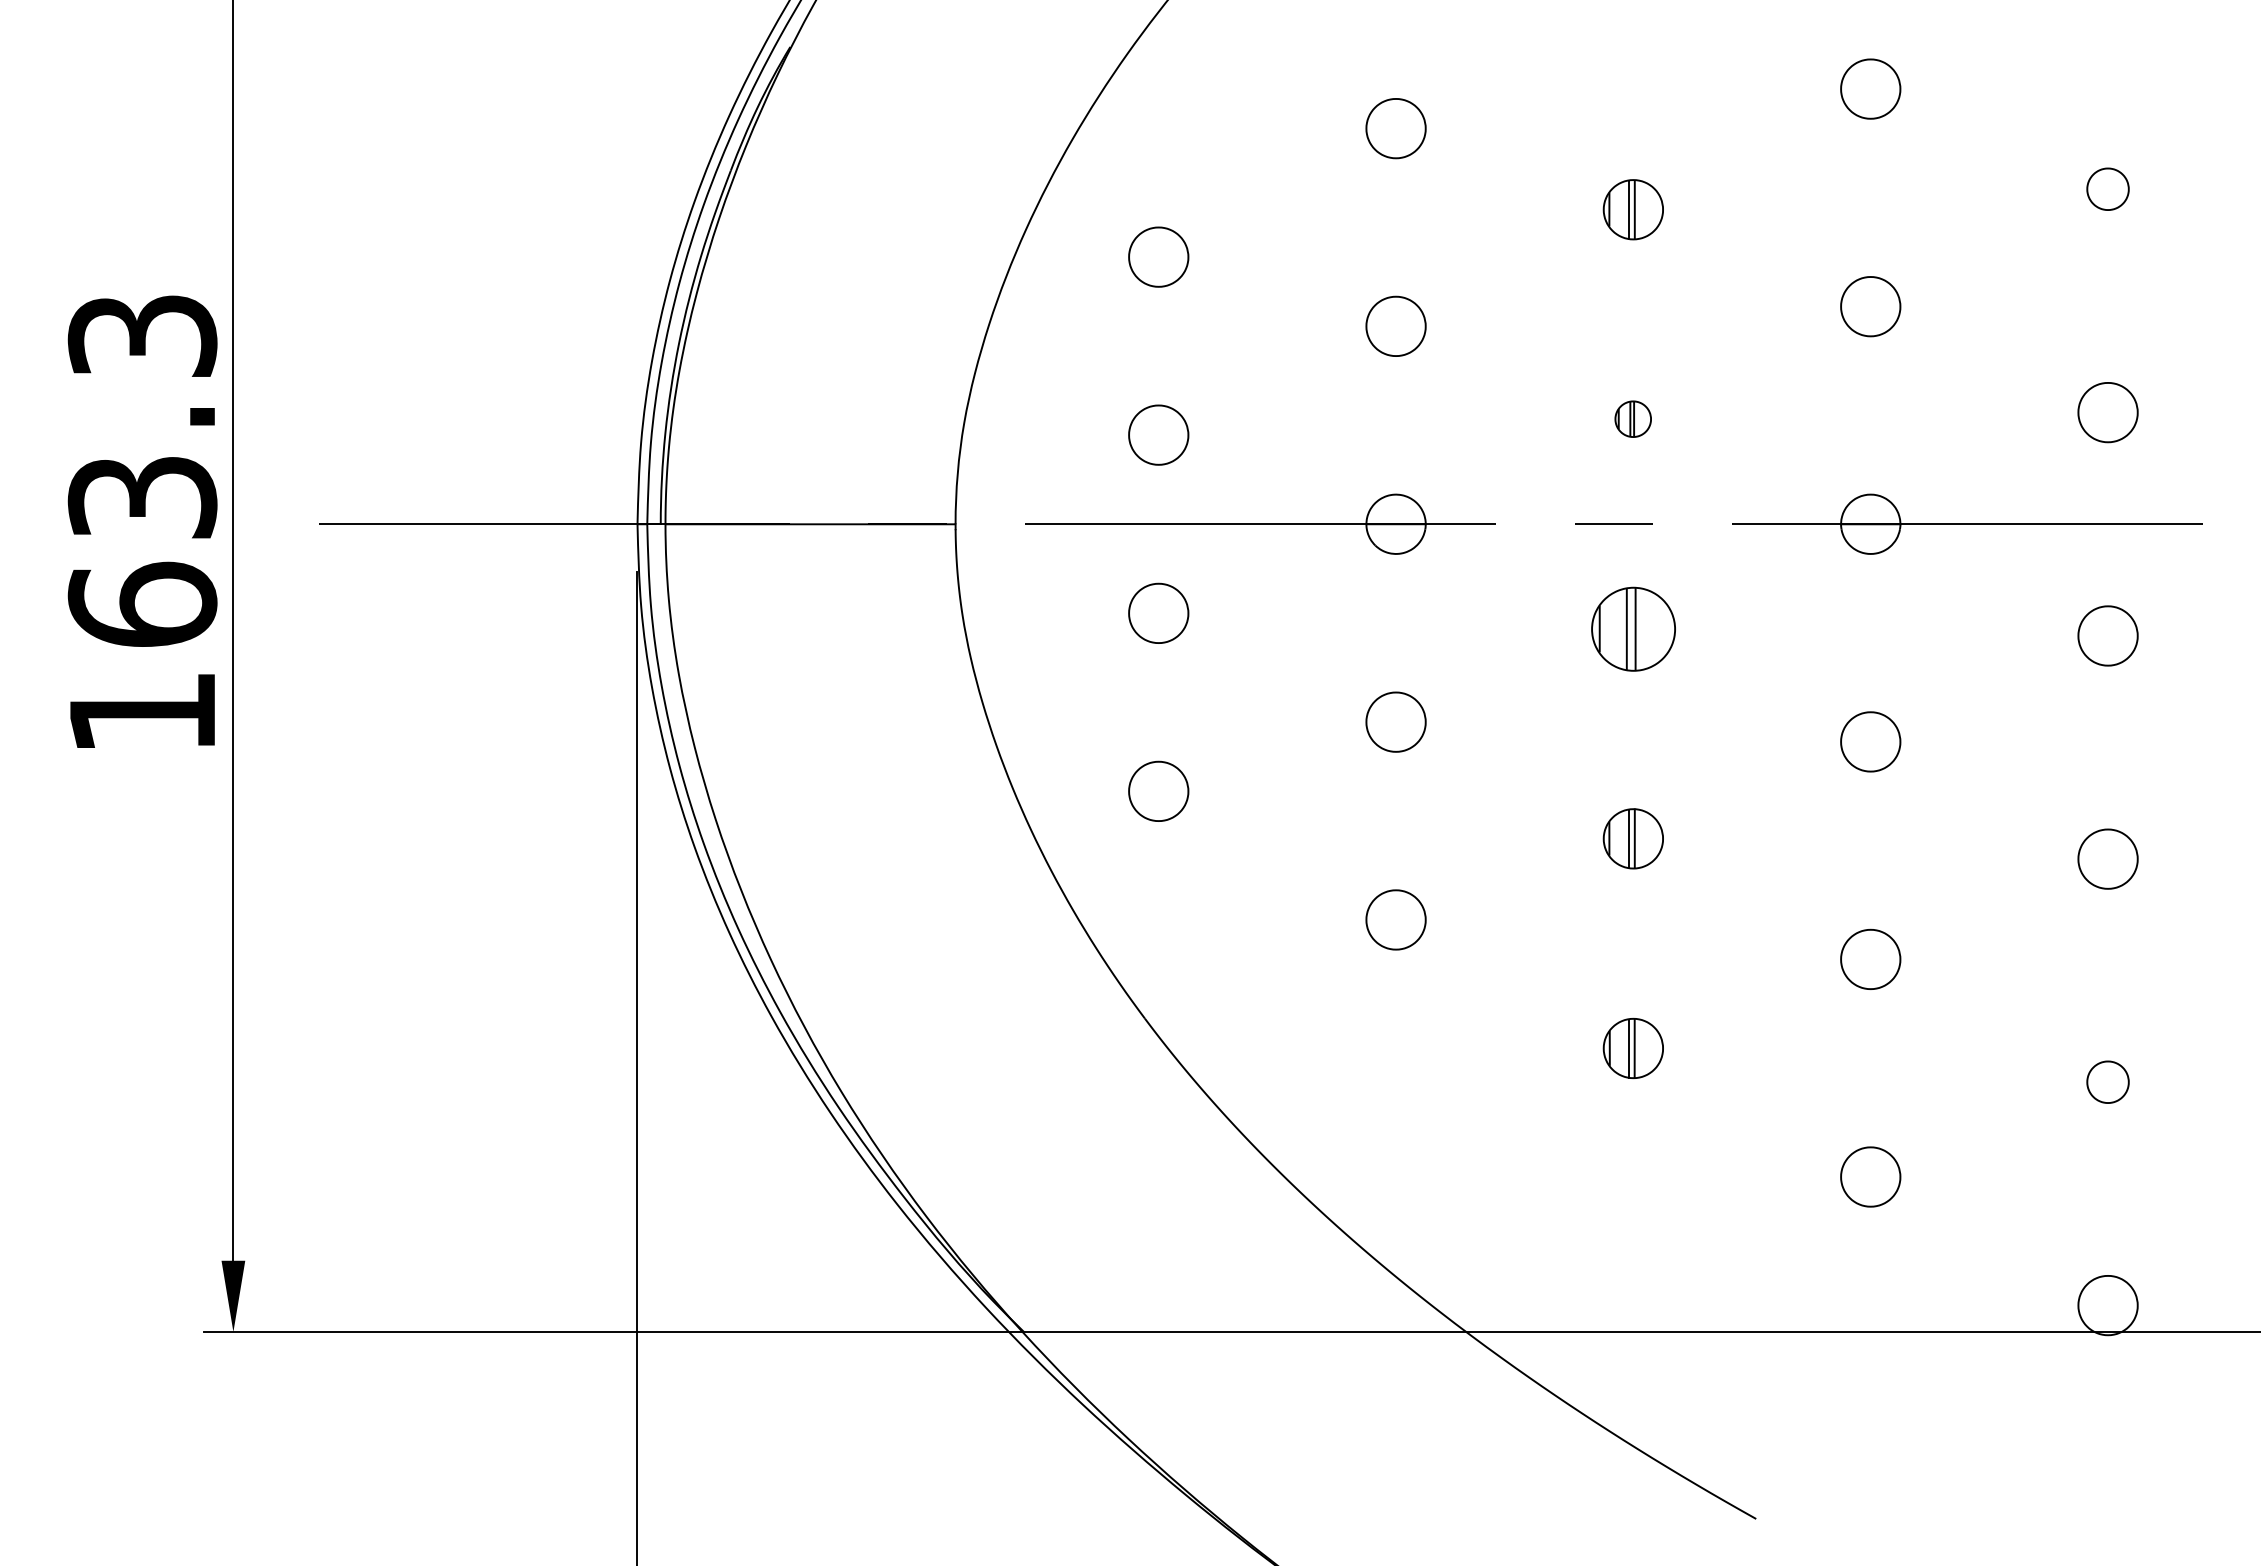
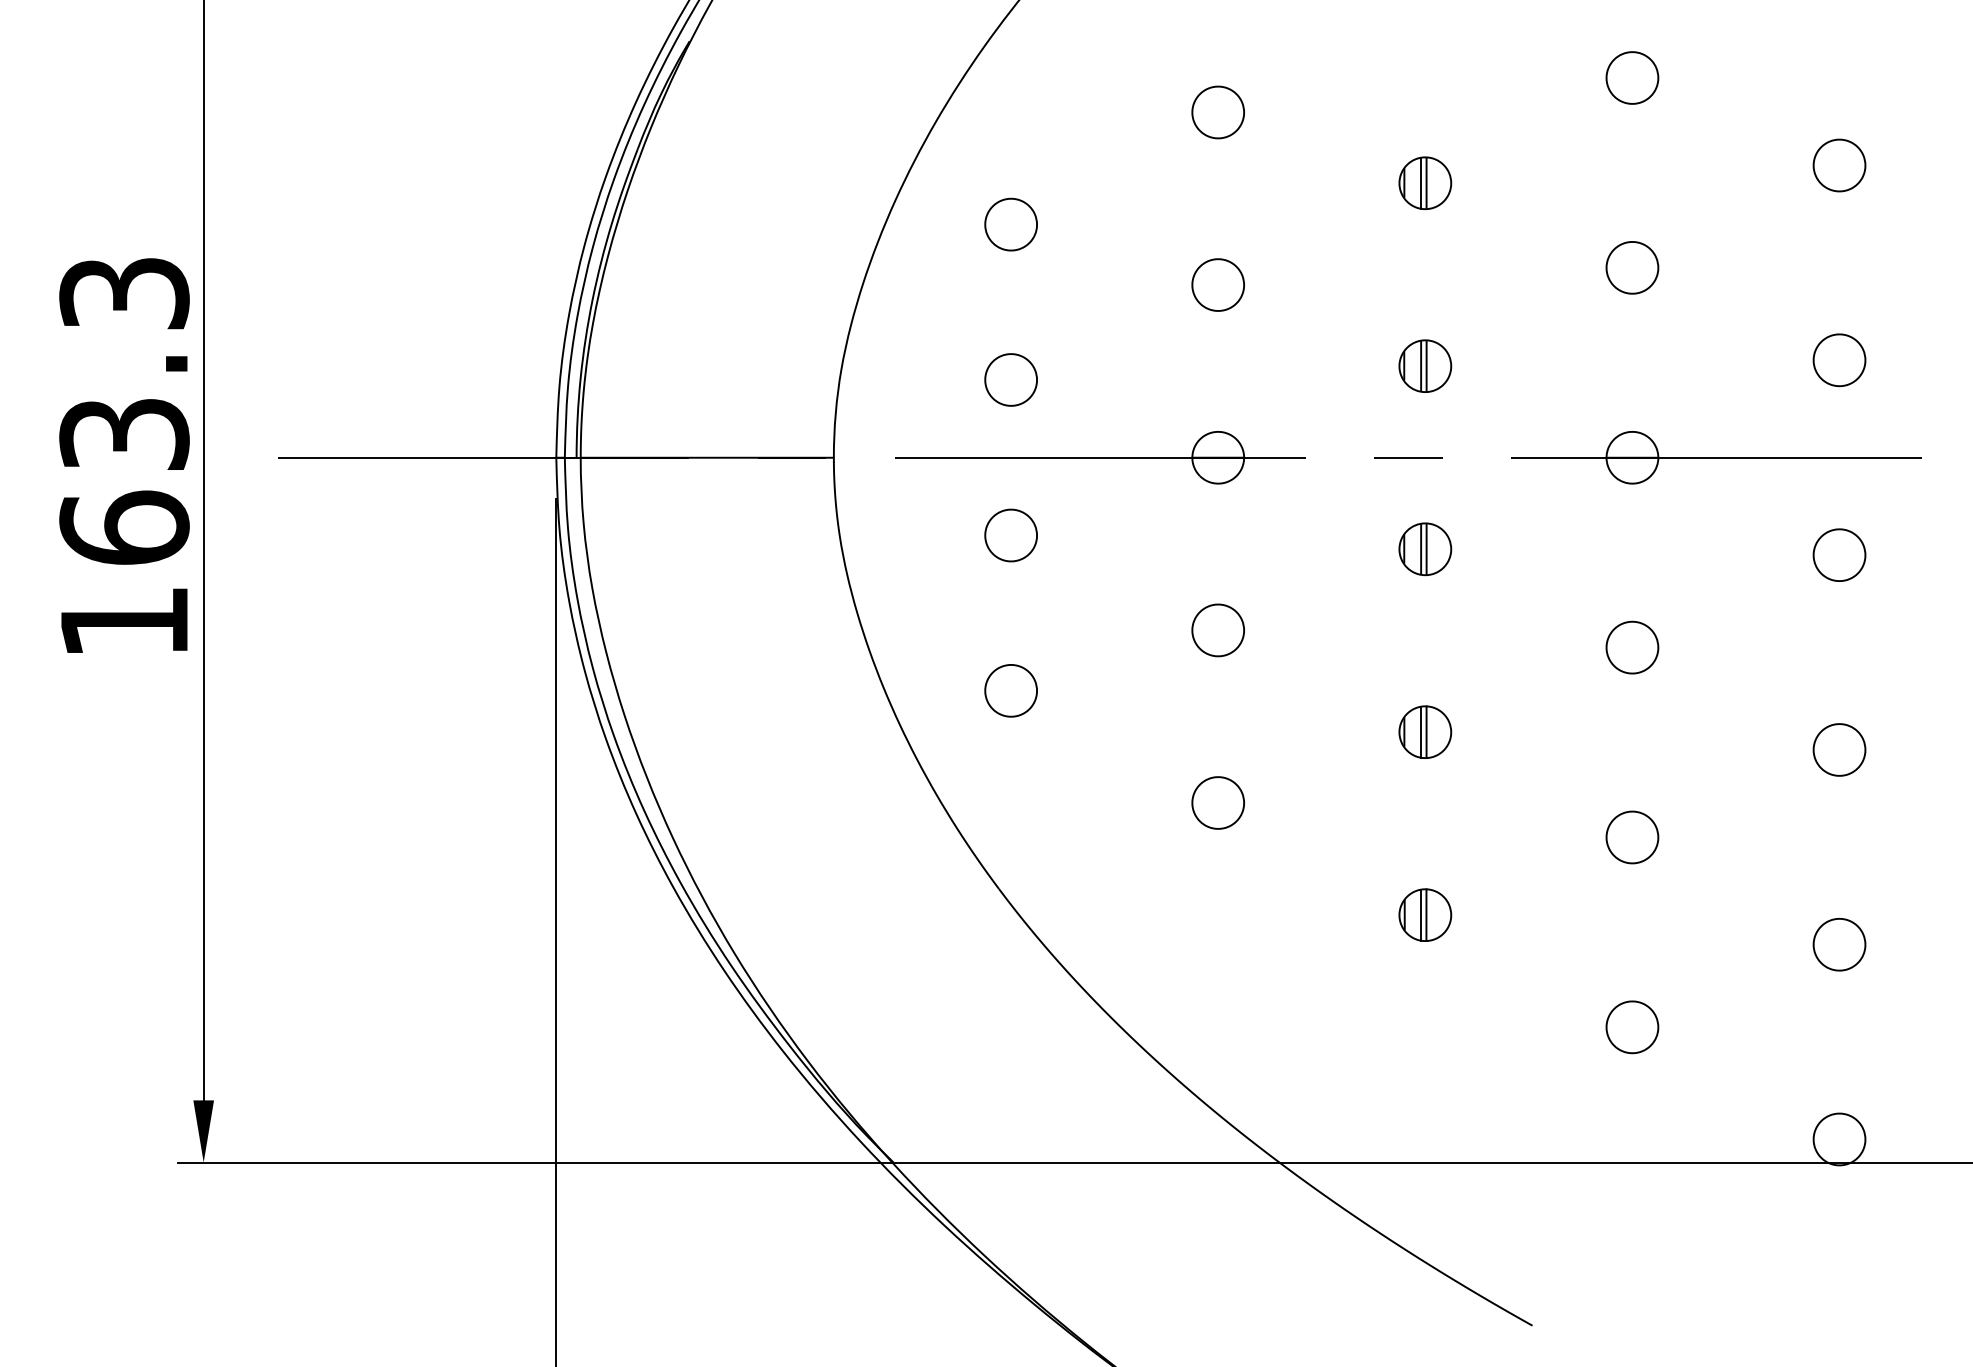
part: (2107, 188) -> (1839, 164), size x1.43
part: (1632, 418) -> (1424, 365), size x1.67
part: (1632, 628) -> (1424, 548), size x0.71
part: (2107, 1081) -> (1839, 943), size x1.43

